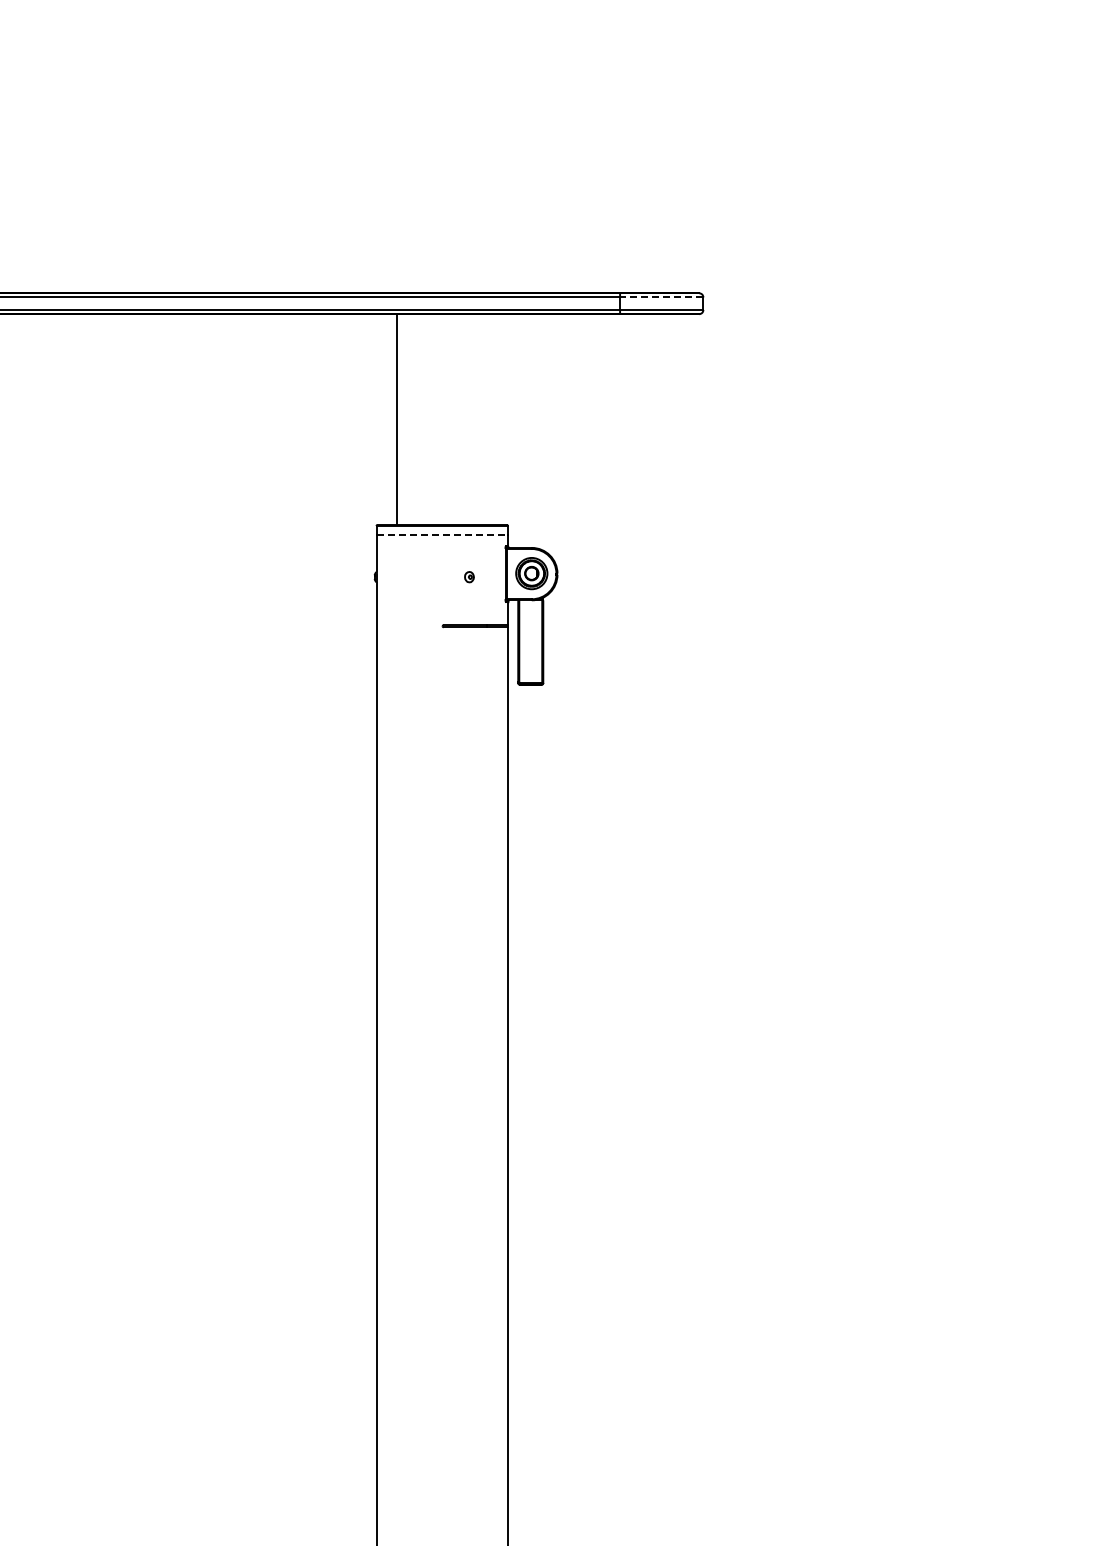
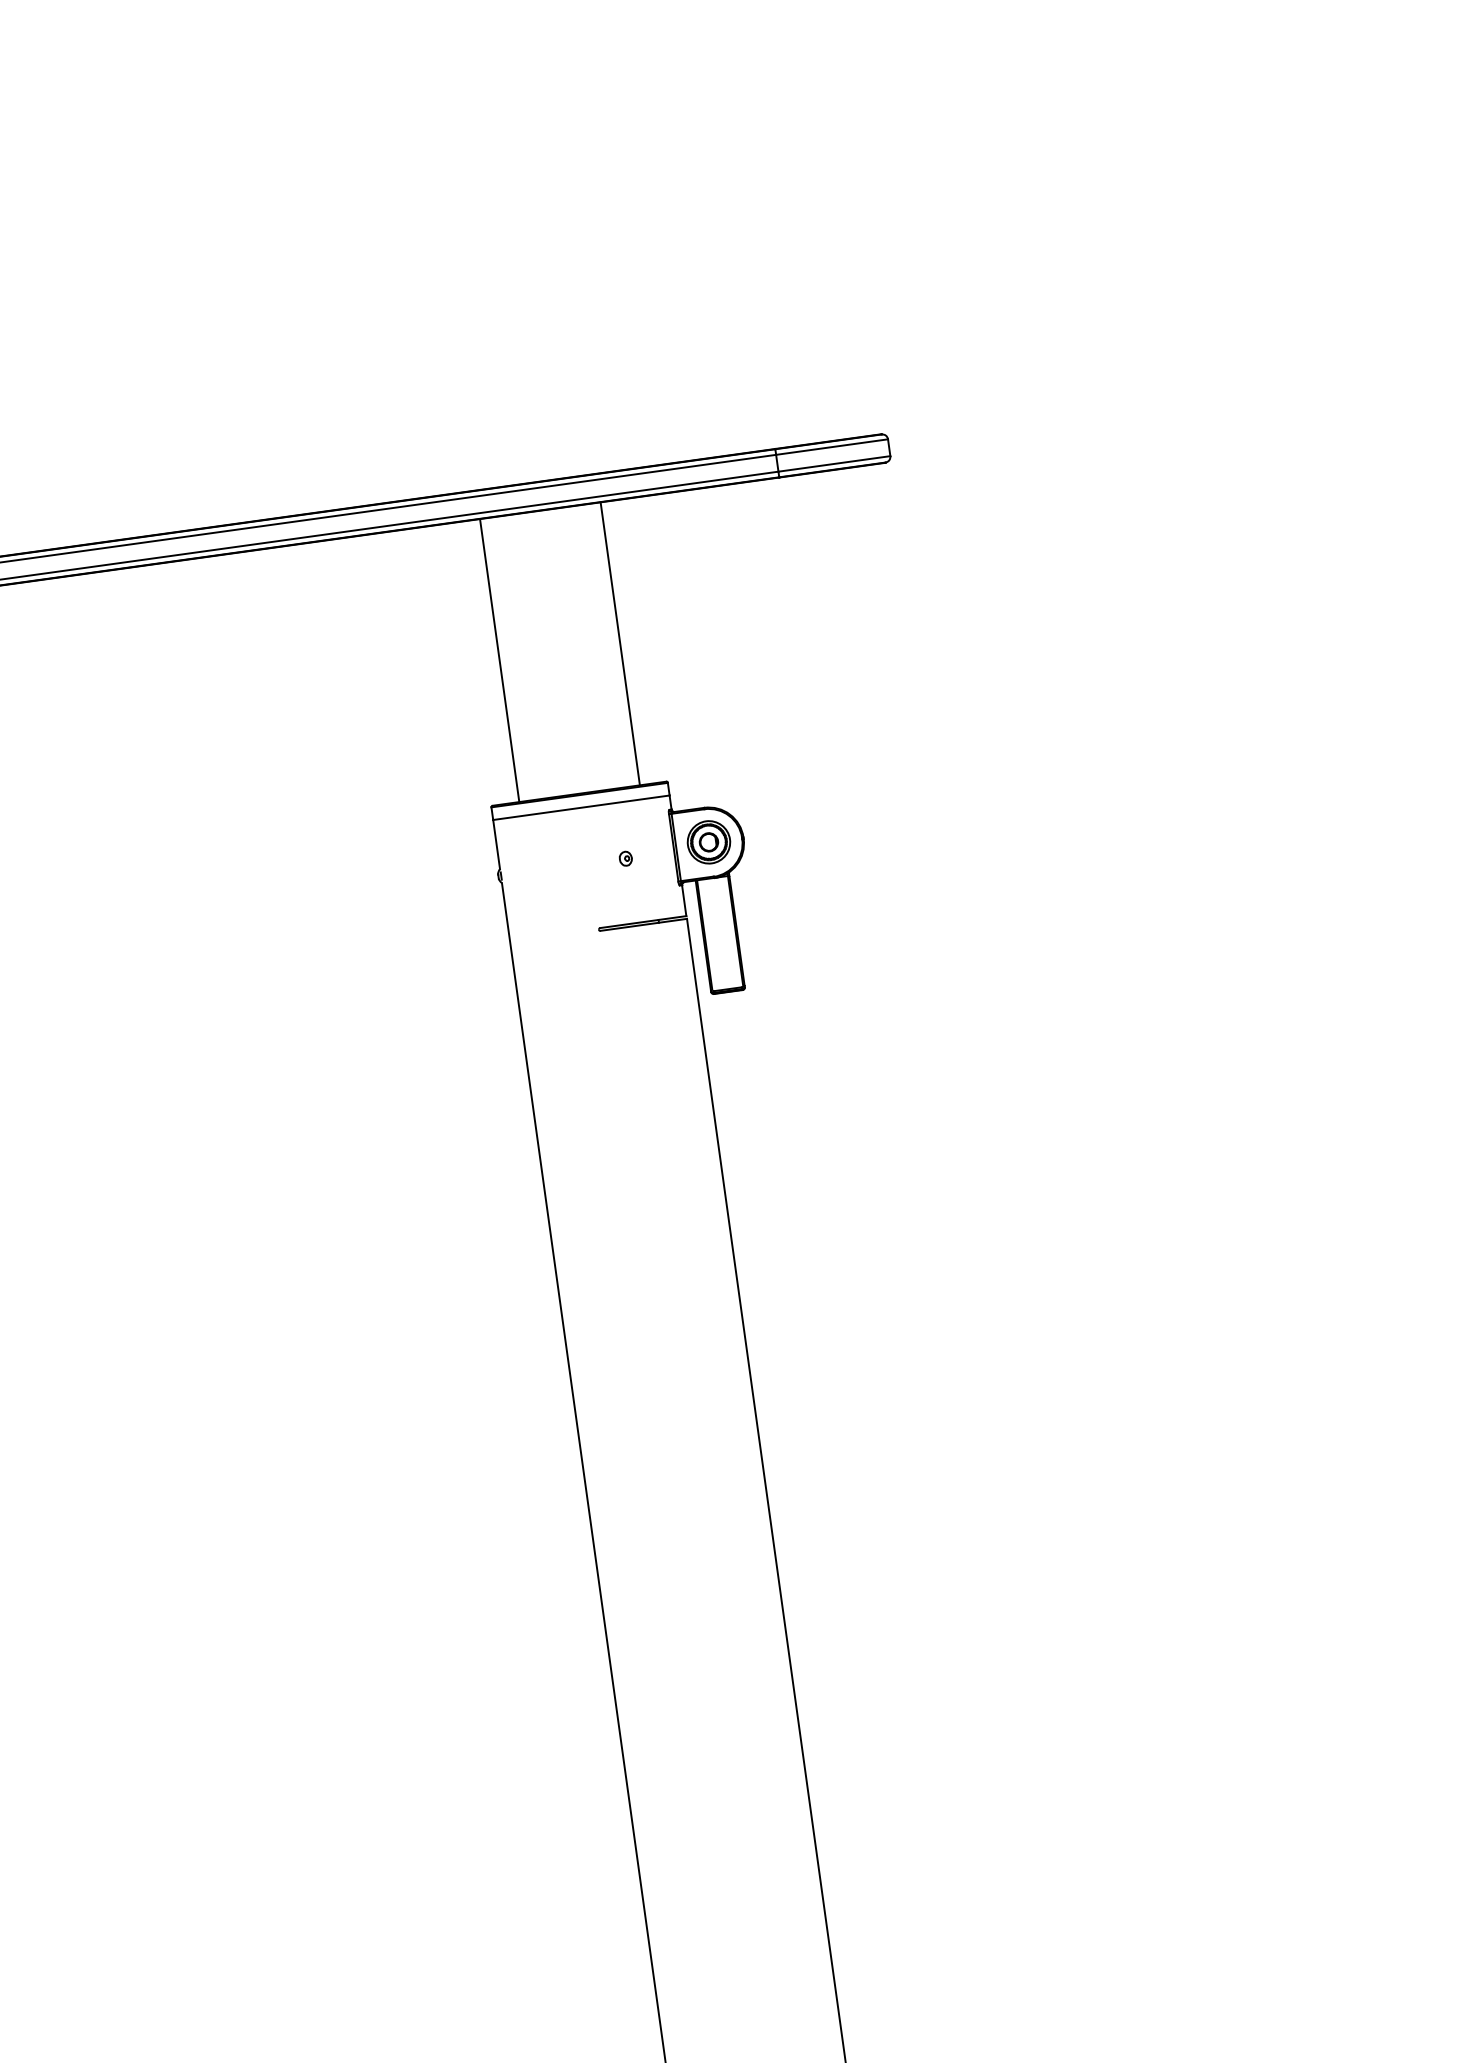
line: (661, 297) -> (831, 447), dashed -> solid
line: (487, 419) -> (620, 643), added
line: (442, 535) -> (581, 807), dashed -> solid

